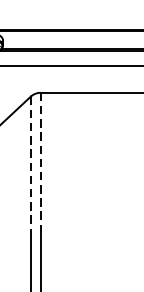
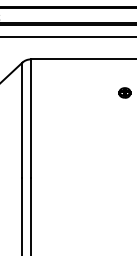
line: (40, 164) -> (30, 119), dashed -> solid
line: (30, 166) -> (22, 120), dashed -> solid

